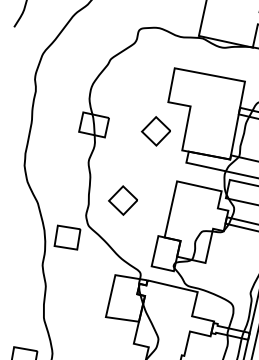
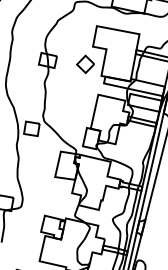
part: (122, 200) -> (65, 106), removed

